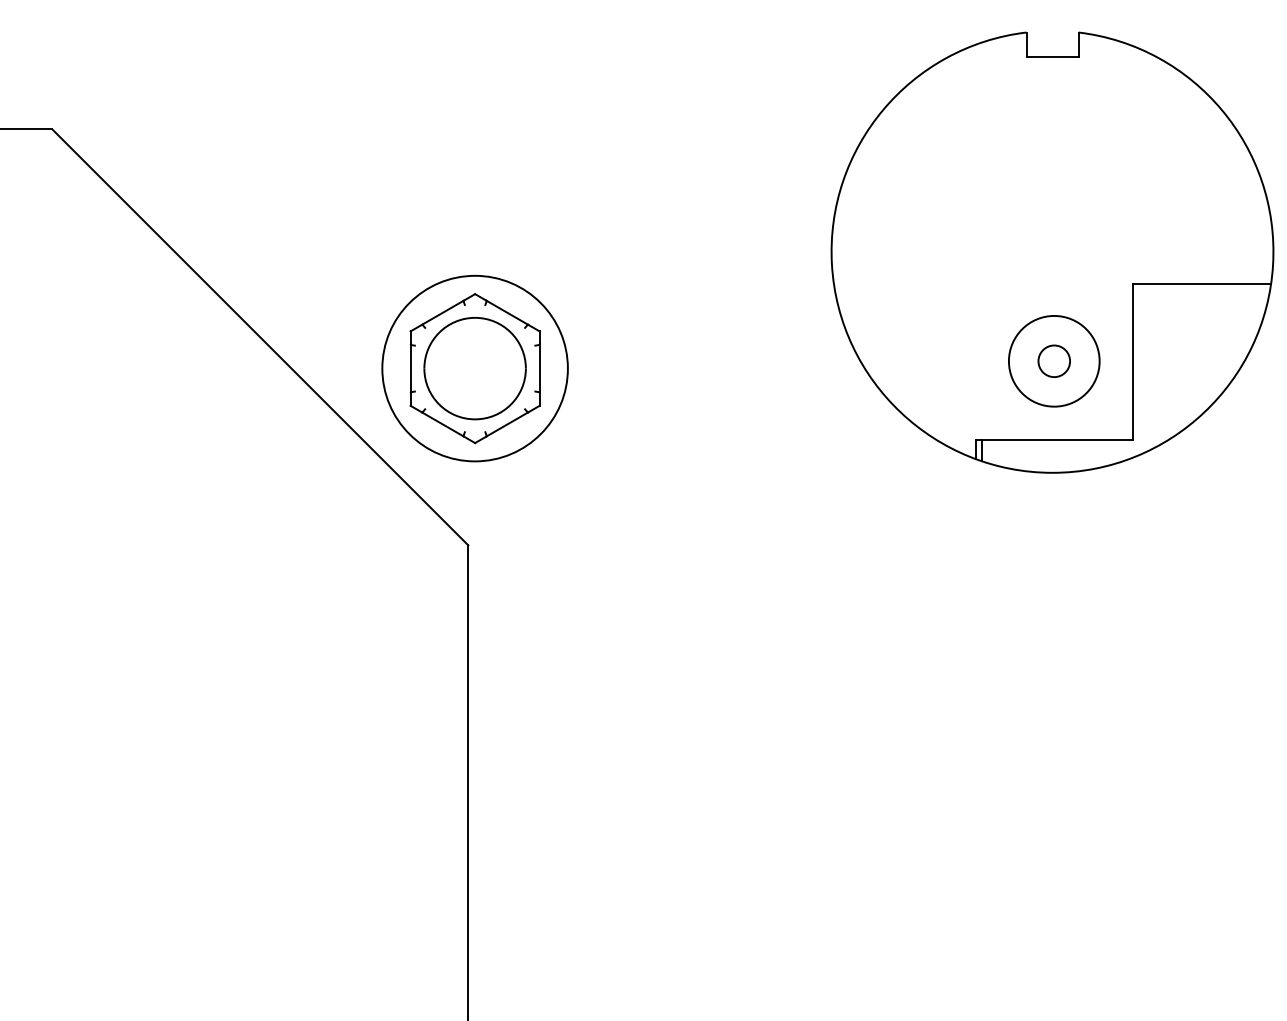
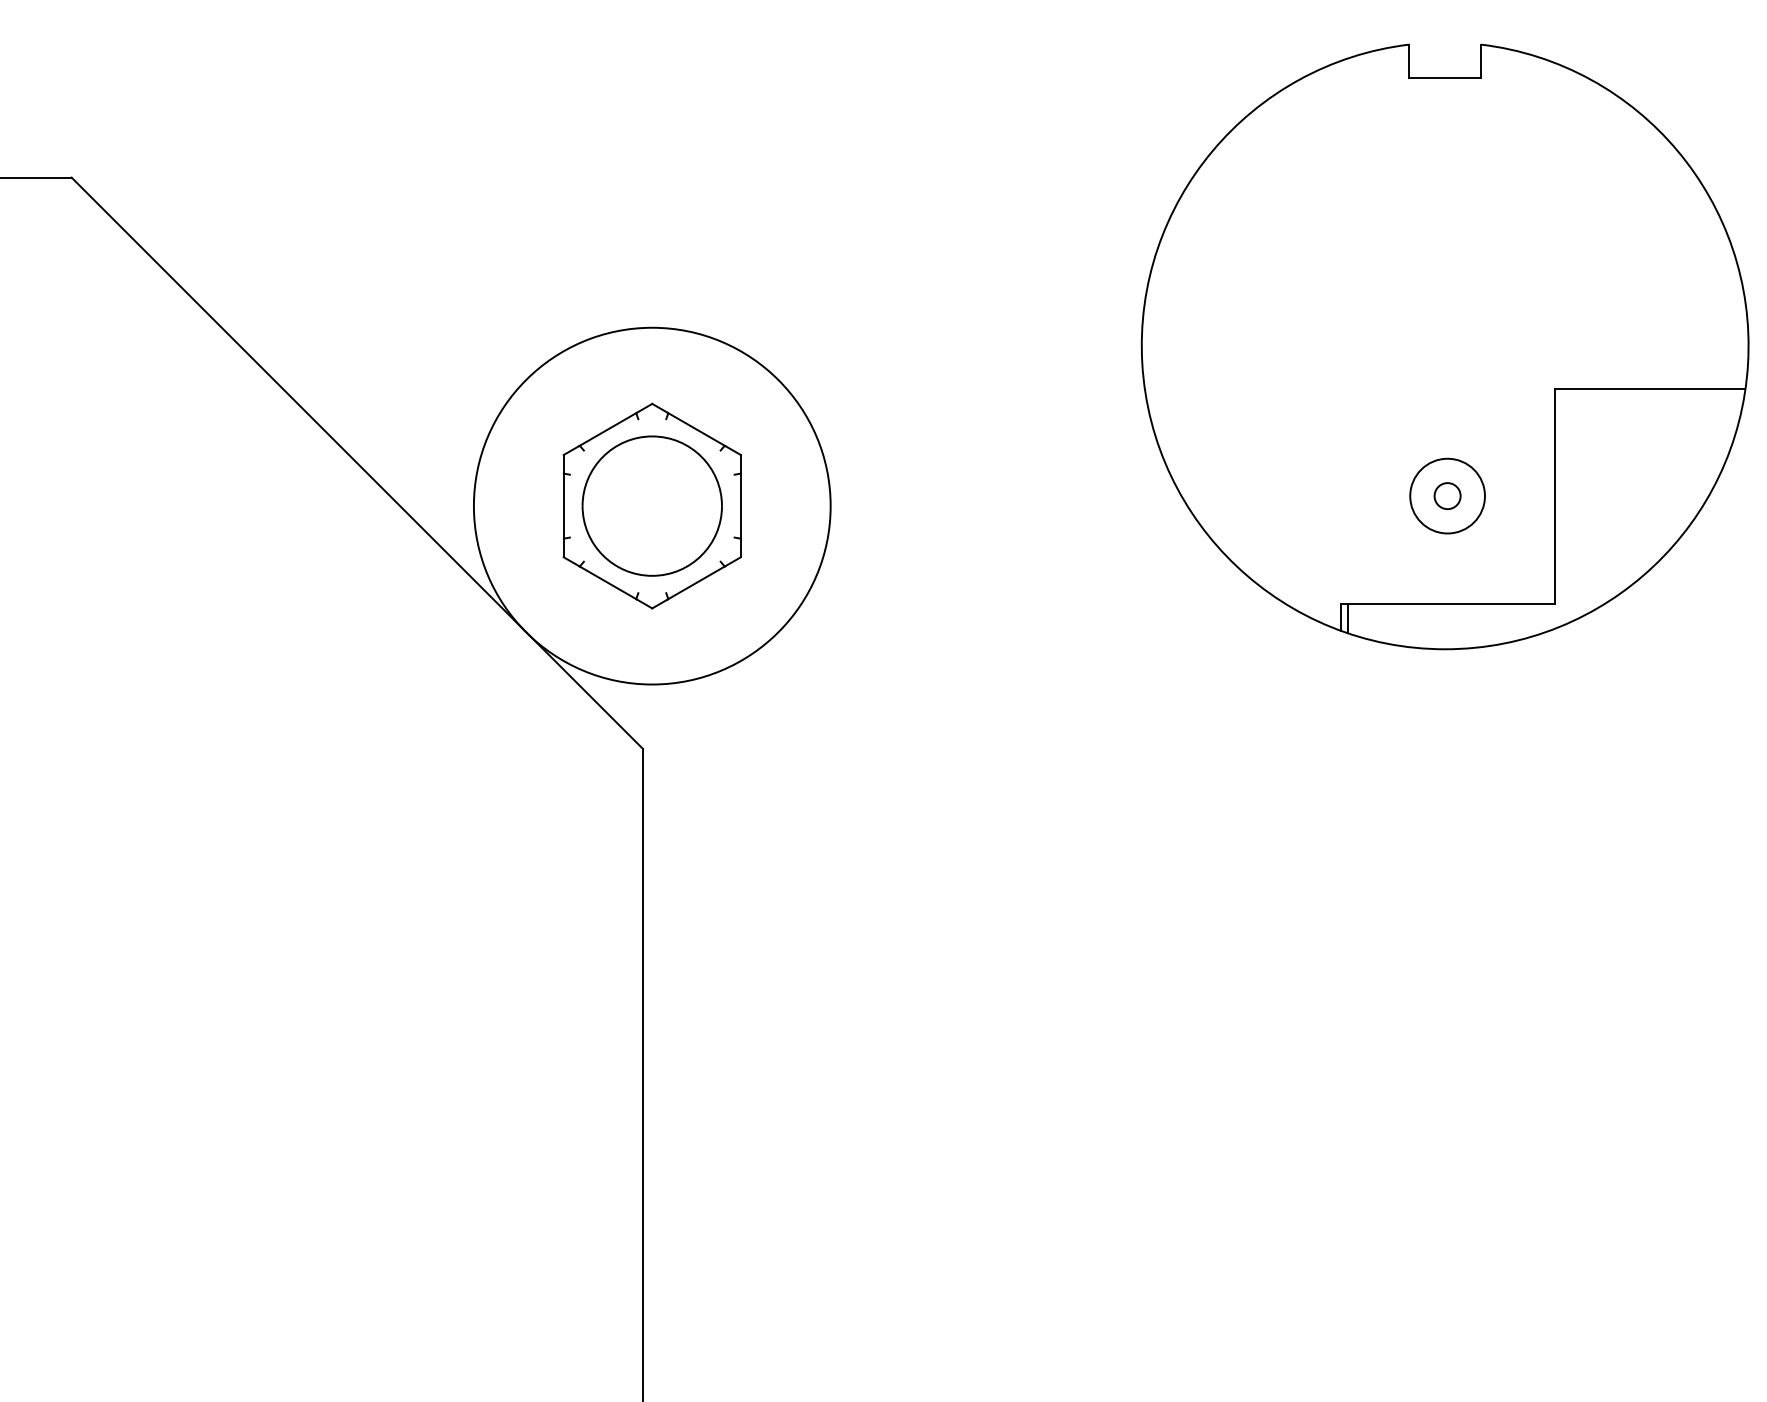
circle: (1054, 360) -> (1447, 495), size x0.6
circle: (1054, 360) -> (1447, 495), size x0.6
circle: (474, 368) -> (651, 505), size x1.4

